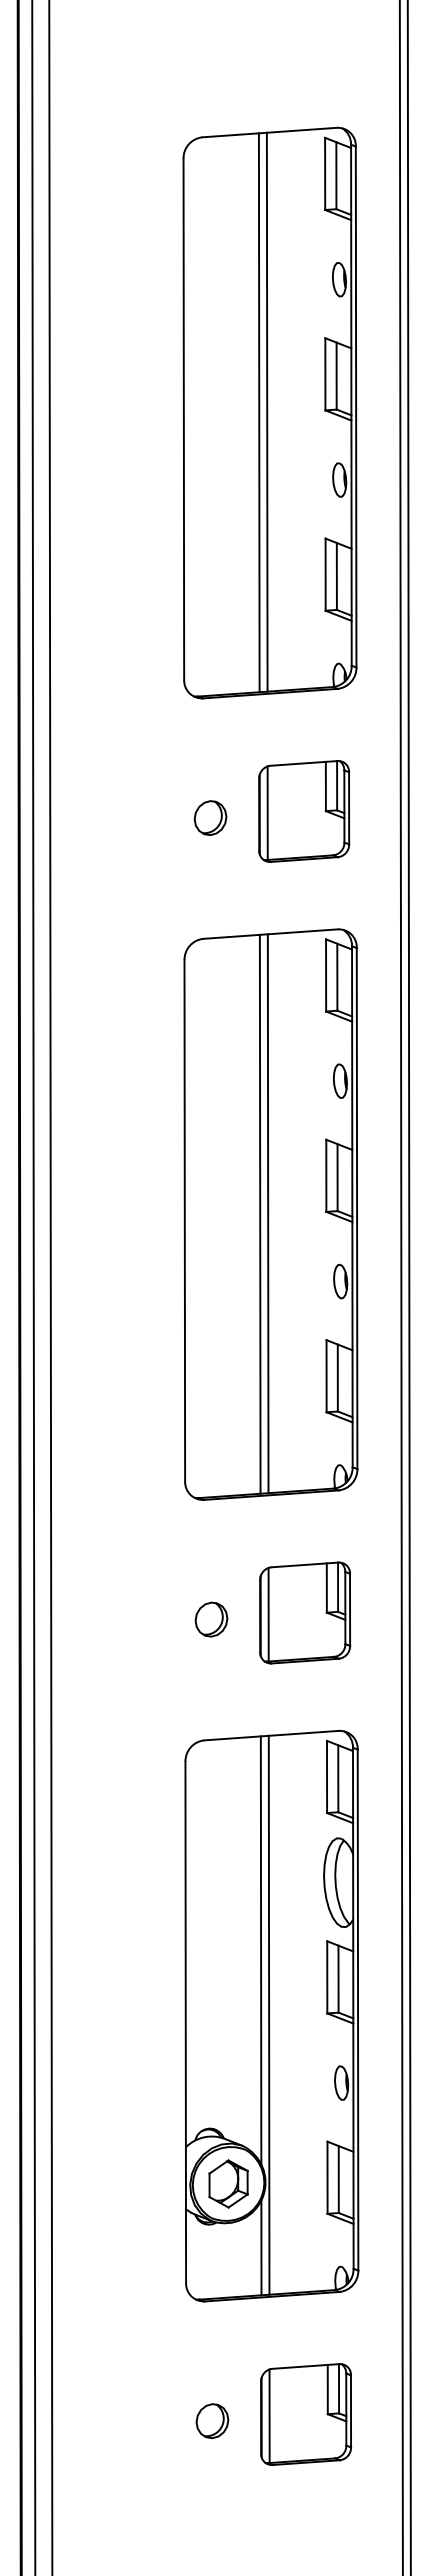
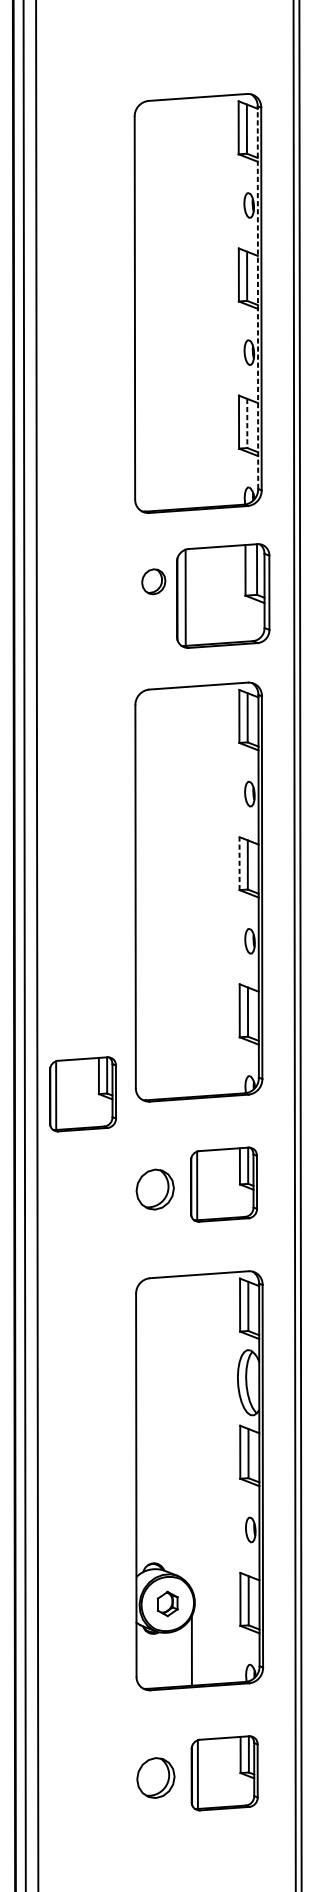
line: (351, 404) -> (258, 297), solid -> dashed
line: (266, 411) -> (195, 302), removed
line: (258, 412) -> (189, 303), removed
line: (336, 576) -> (247, 423), solid -> dashed
part: (304, 811) -> (223, 596), size x1.4
part: (210, 817) -> (153, 581), moved
line: (326, 1175) -> (239, 863), solid -> dashed
line: (259, 1213) -> (190, 891), removed
line: (267, 1213) -> (196, 891), removed
part: (113, 1489) -> (83, 1093), added
part: (211, 1619) -> (155, 1189), size x1.6
line: (260, 1949) -> (191, 1431), removed
line: (268, 2014) -> (197, 1479), removed
part: (228, 2183) -> (167, 1603), size x0.7
part: (212, 2421) -> (155, 1778), size x1.6

